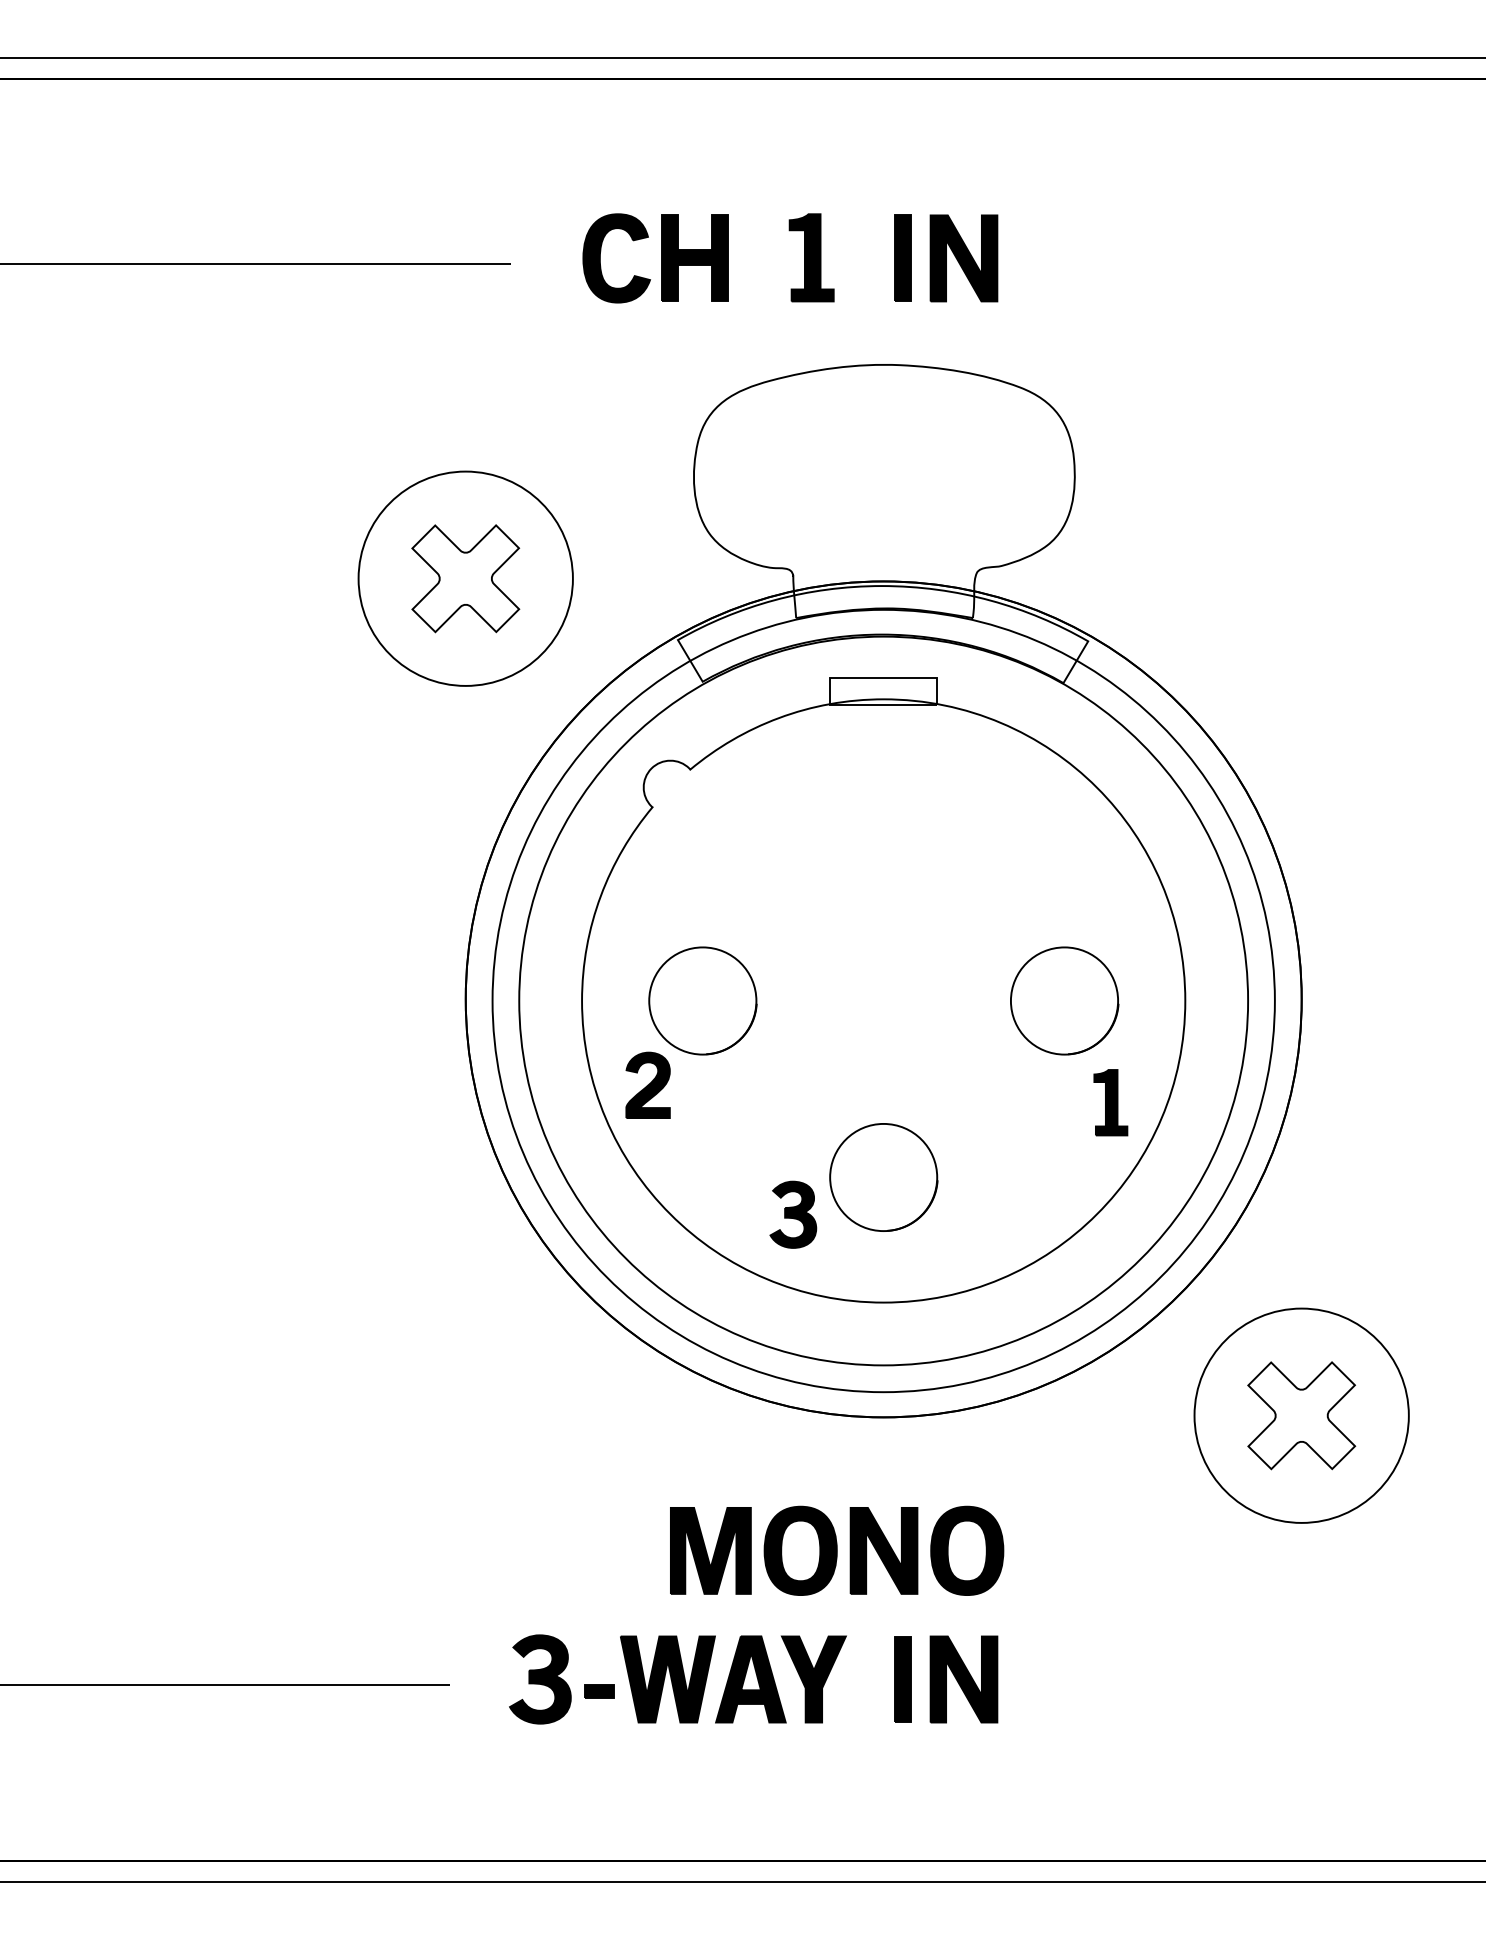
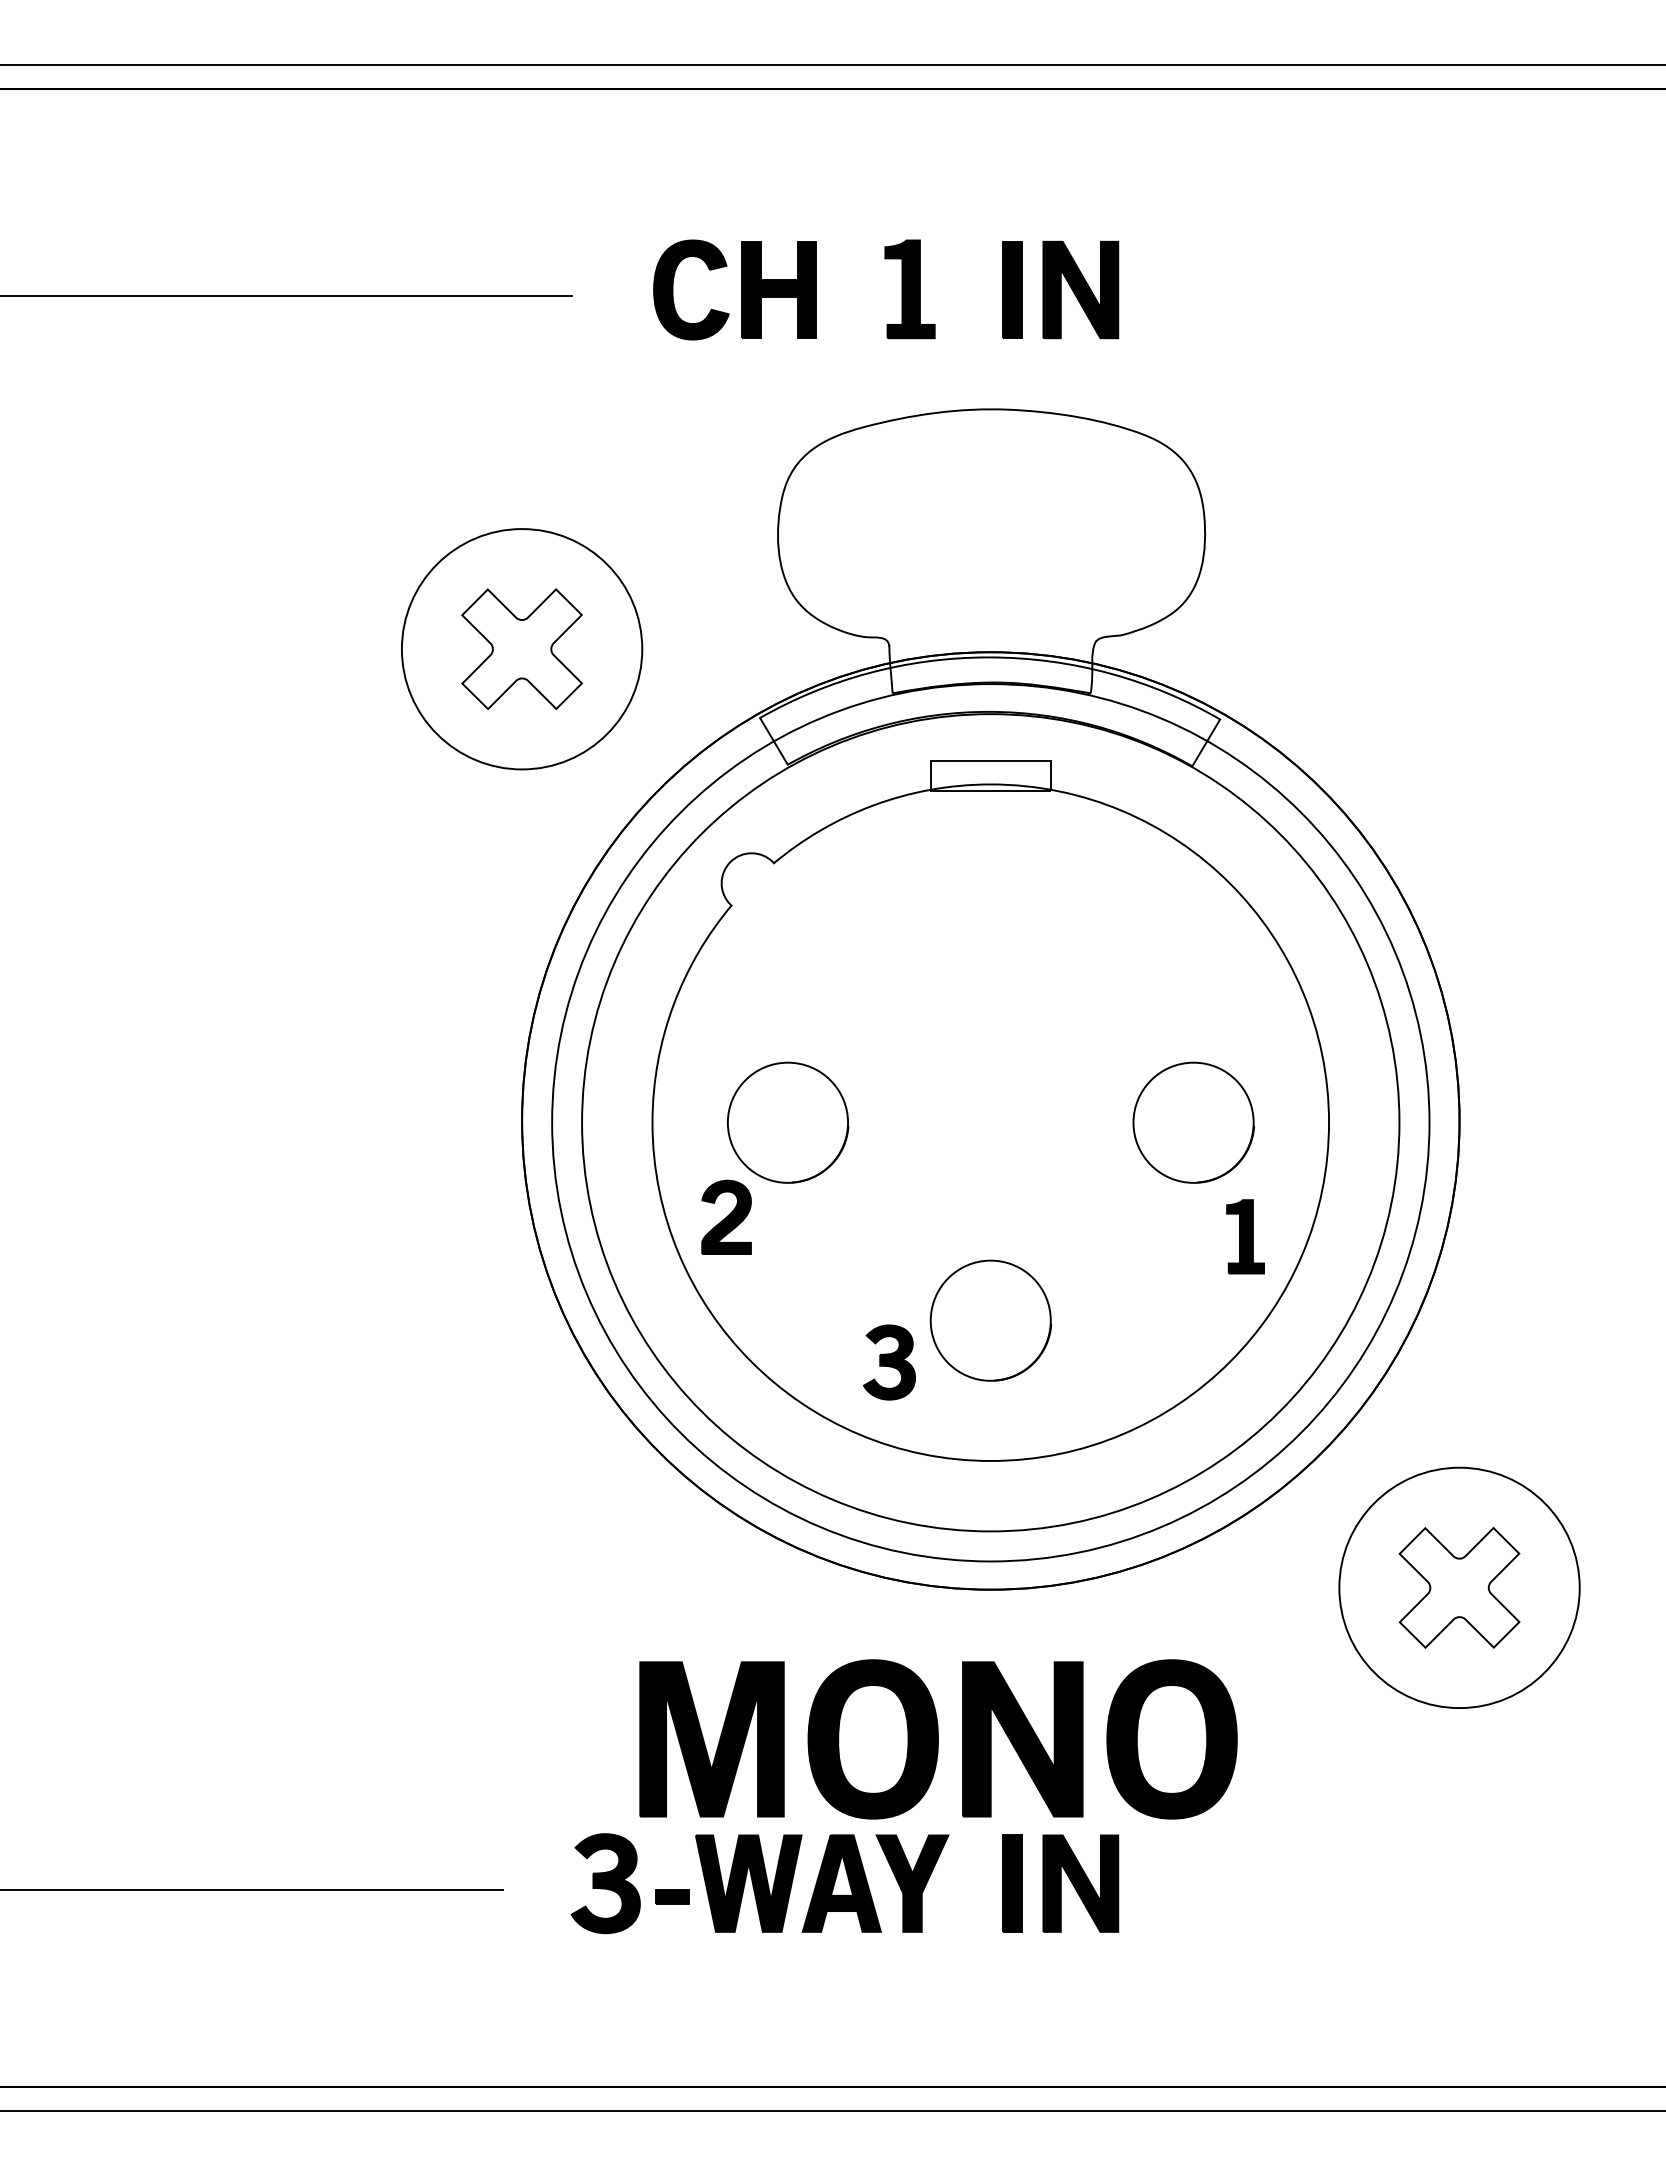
part: (837, 1550) -> (938, 1739), size x1.6

